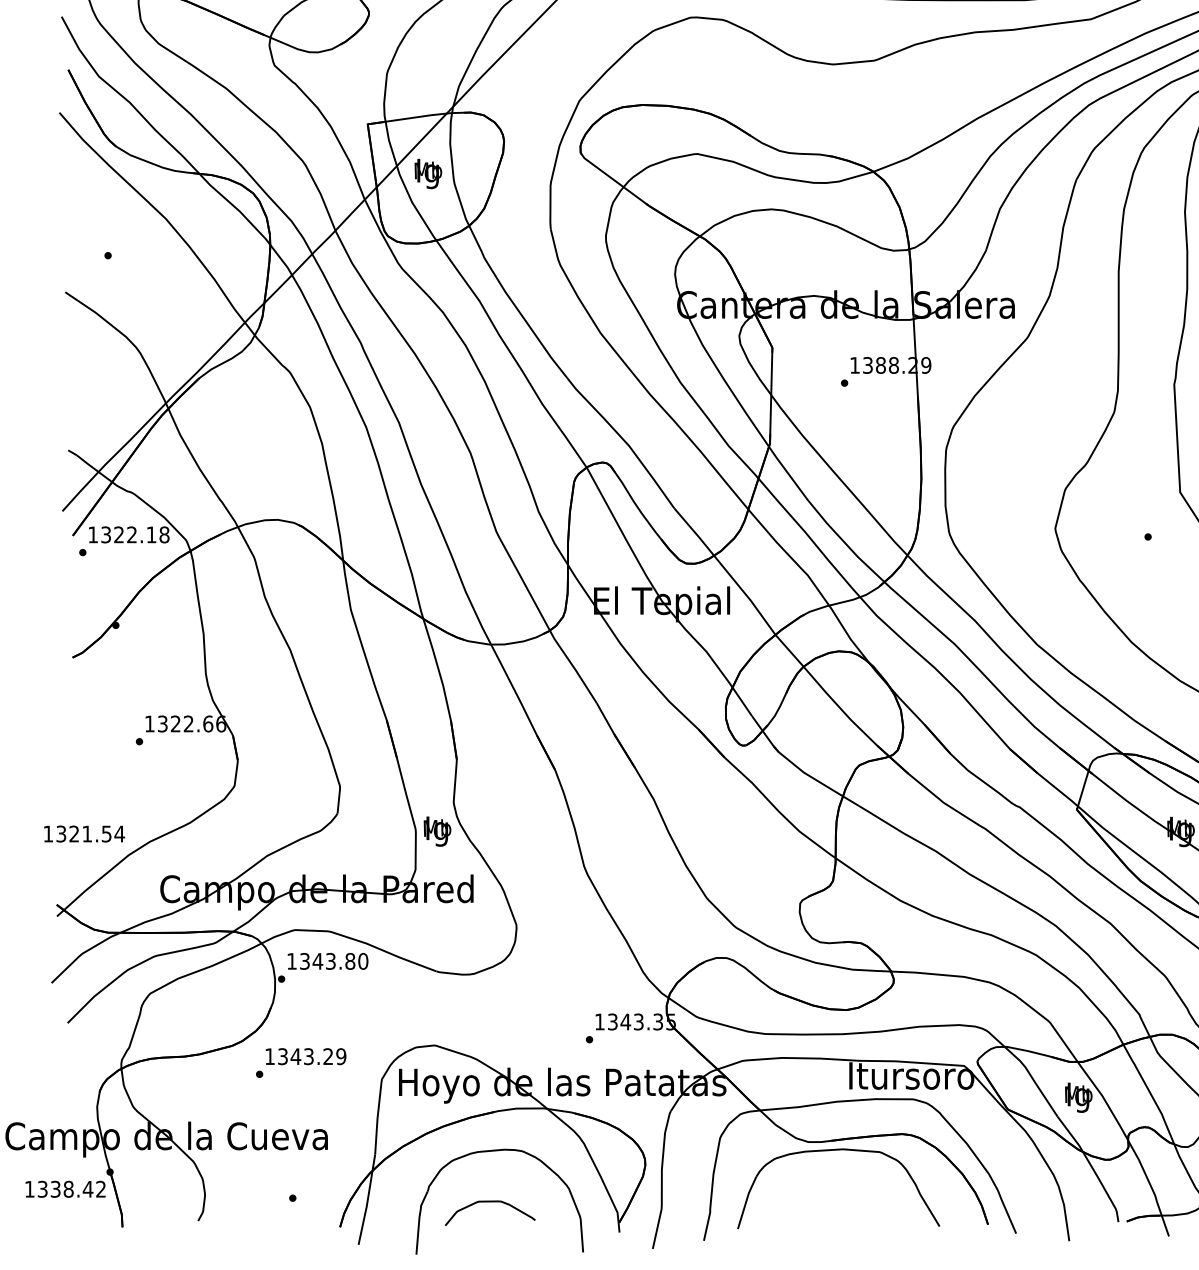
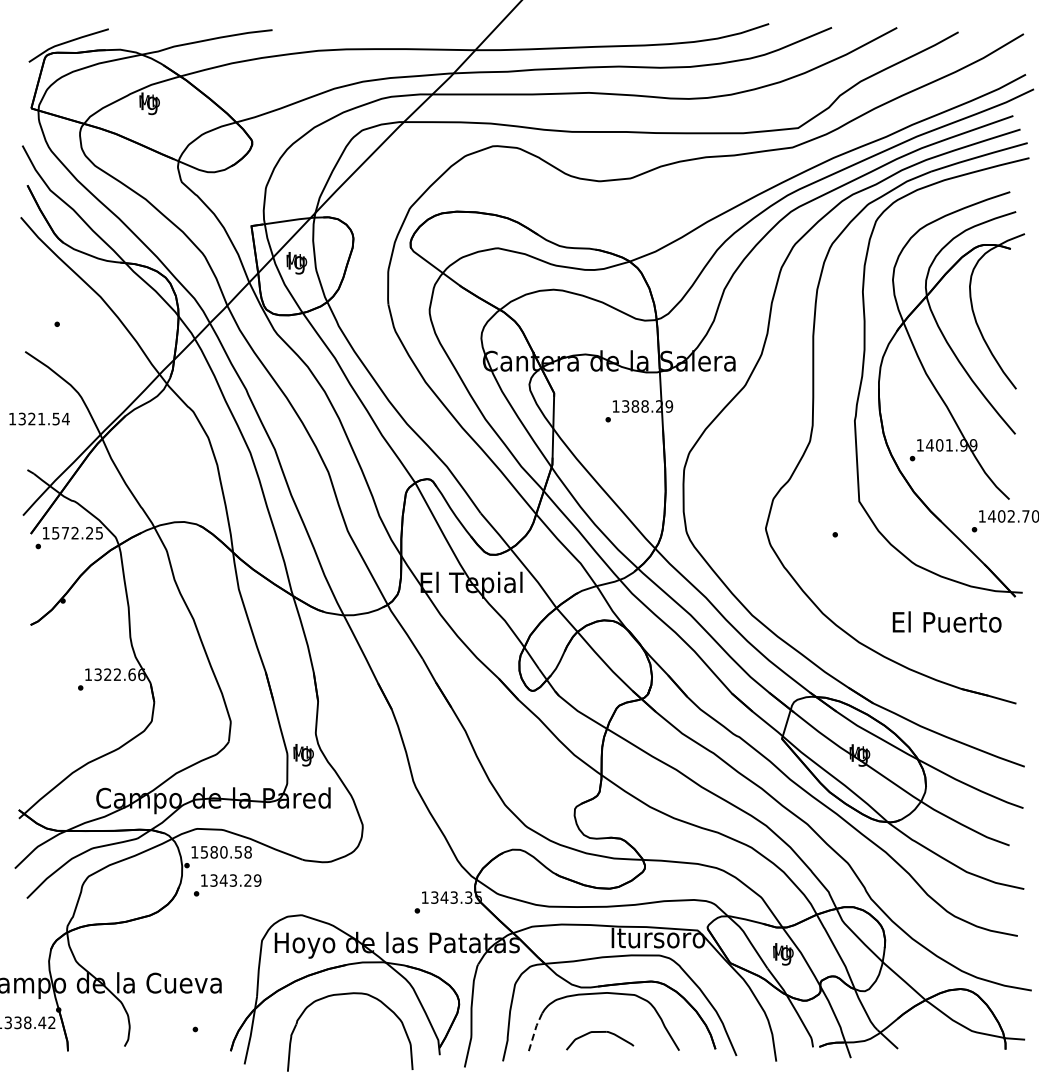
text: (135, 533) -> (77, 532), 1322.18 -> 1572.25
text: (84, 833) -> (39, 418), moved
text: (334, 961) -> (226, 852), 1343.80 -> 1580.58
text: (300, 1063) -> (227, 885), moved
part: (490, 1202) -> (600, 1032), moved
line: (746, 1202) -> (534, 1032), solid -> dashed

